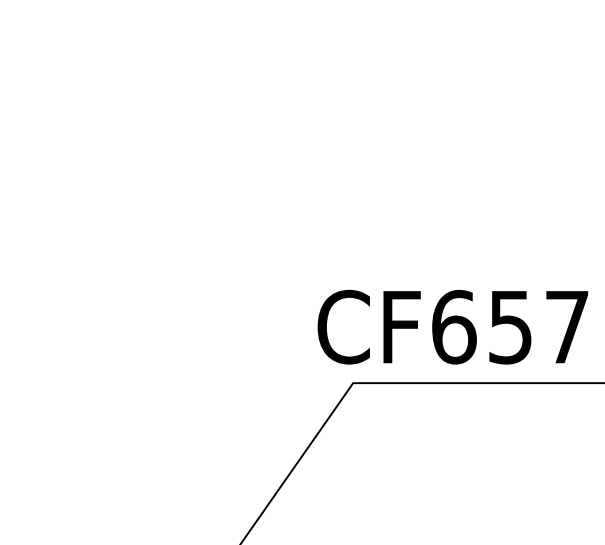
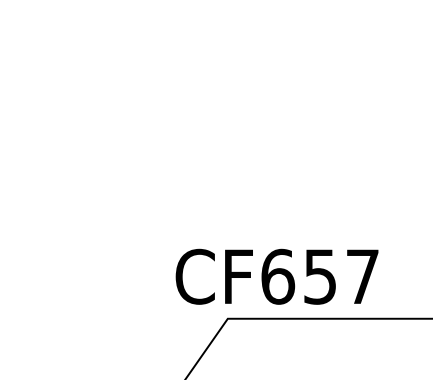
text: (452, 326) -> (276, 276), moved

